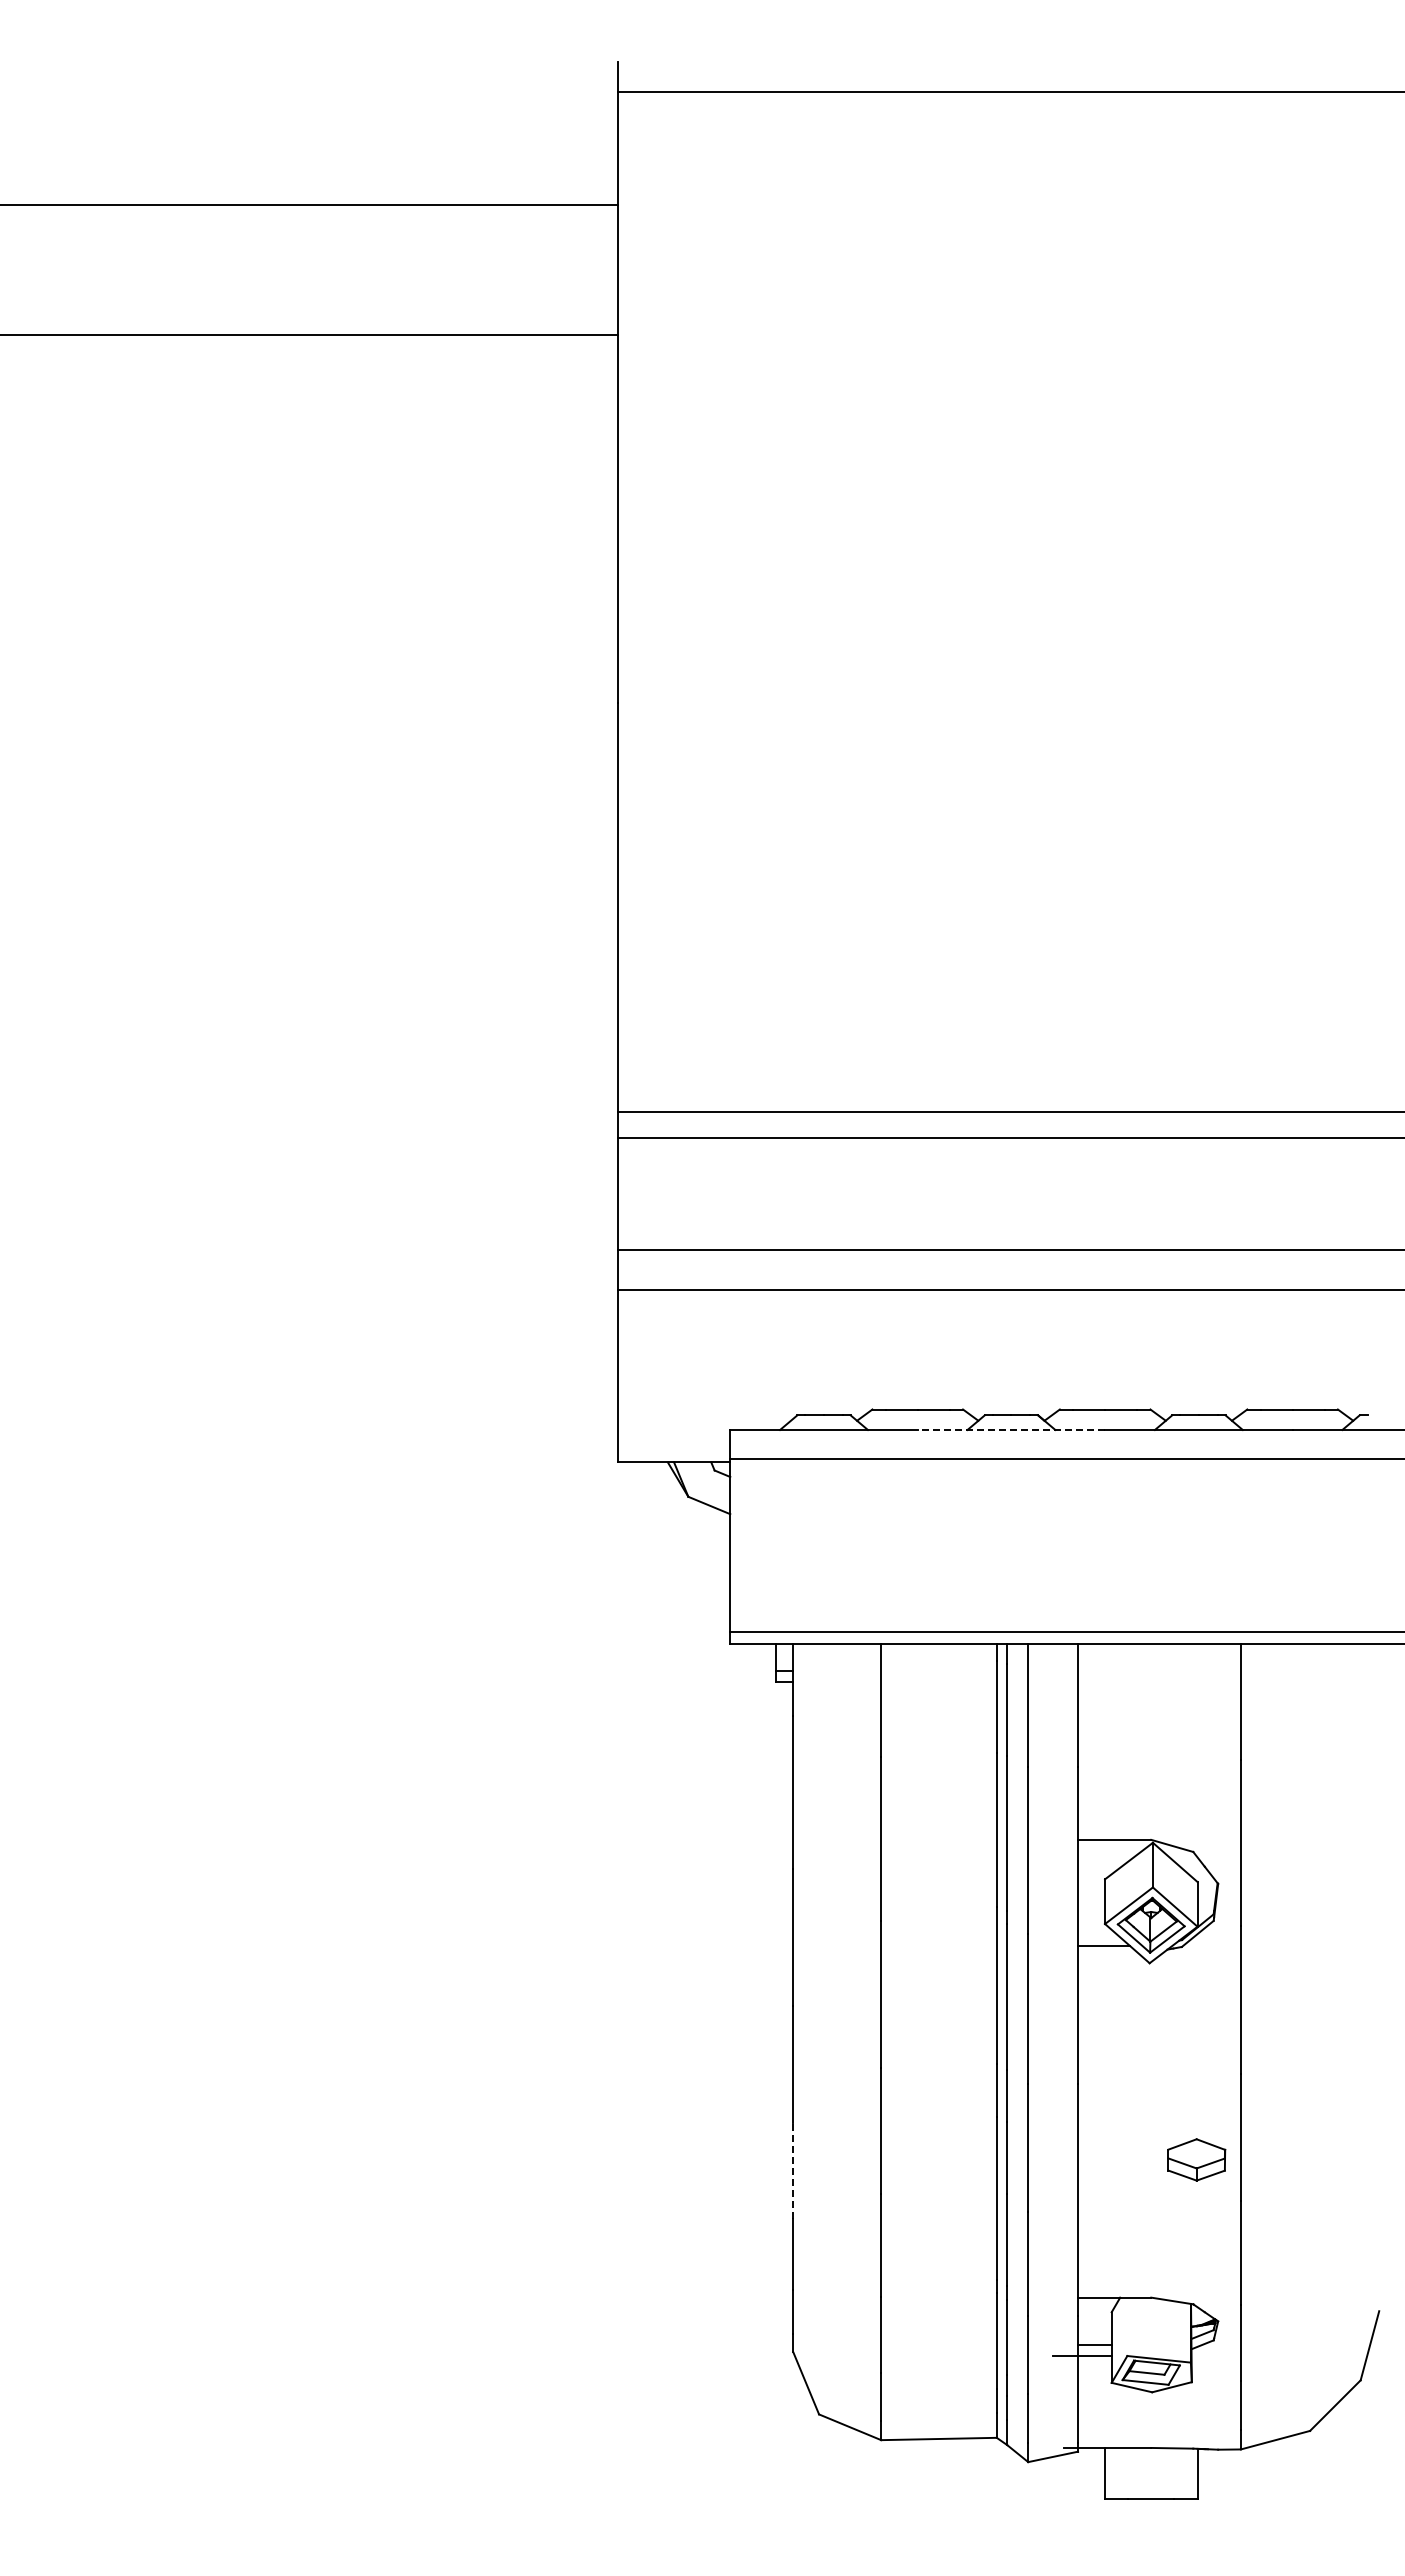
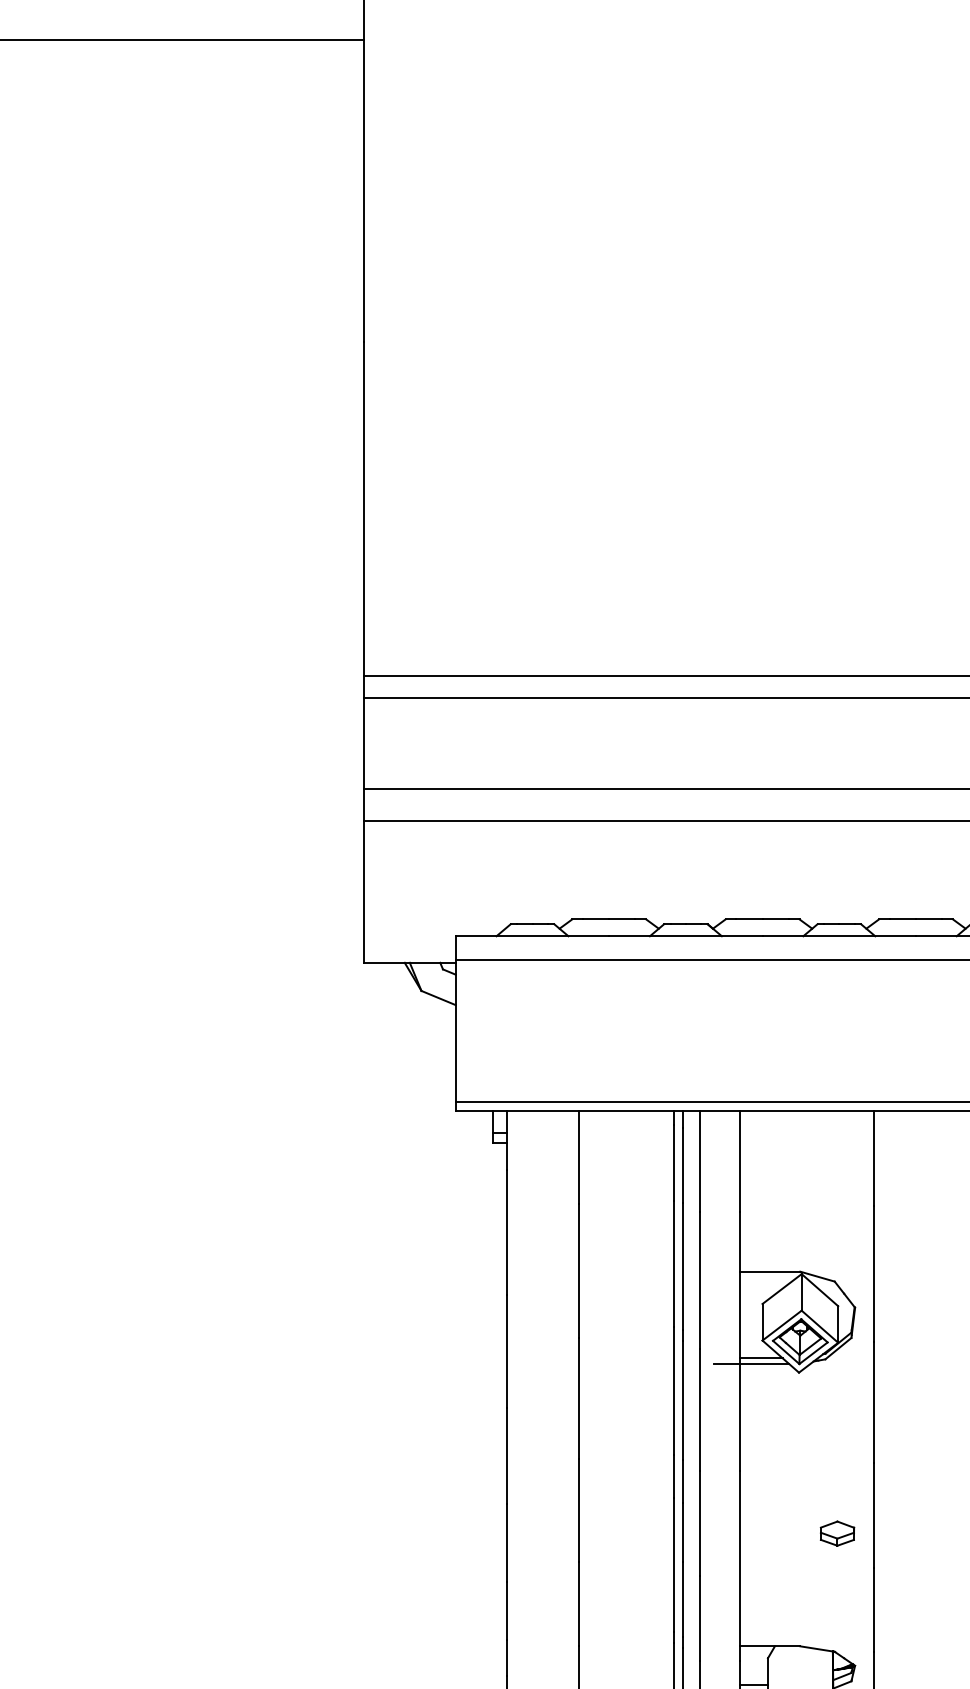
line: (1011, 1429) -> (685, 935), dashed -> solid
line: (1091, 1952) -> (751, 1363), added
part: (1196, 2159) -> (837, 1533), size x0.71
line: (793, 2170) -> (507, 1542), dashed -> solid

